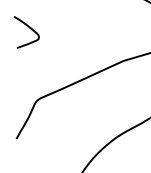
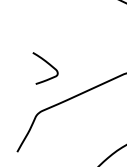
curve: (29, 28) -> (48, 64), moved

